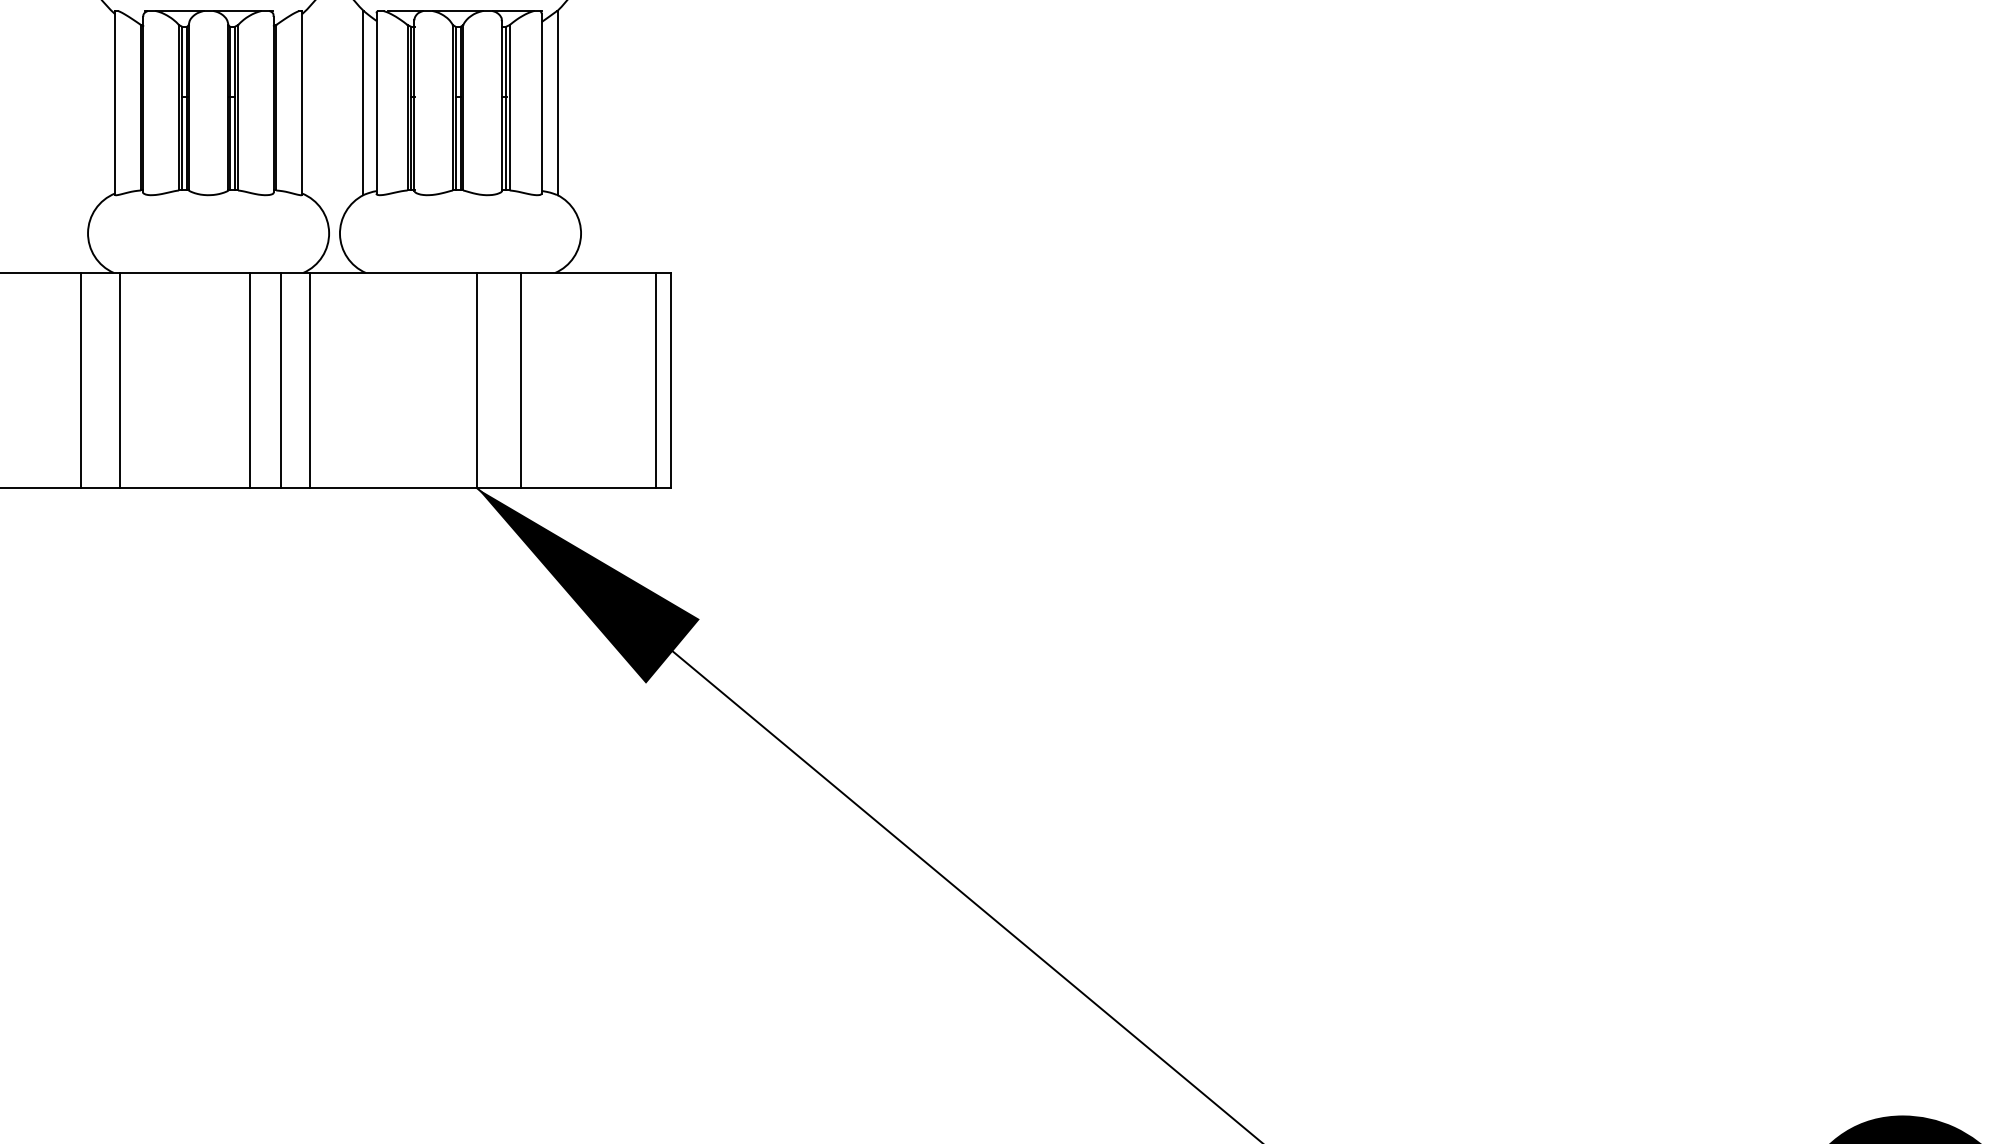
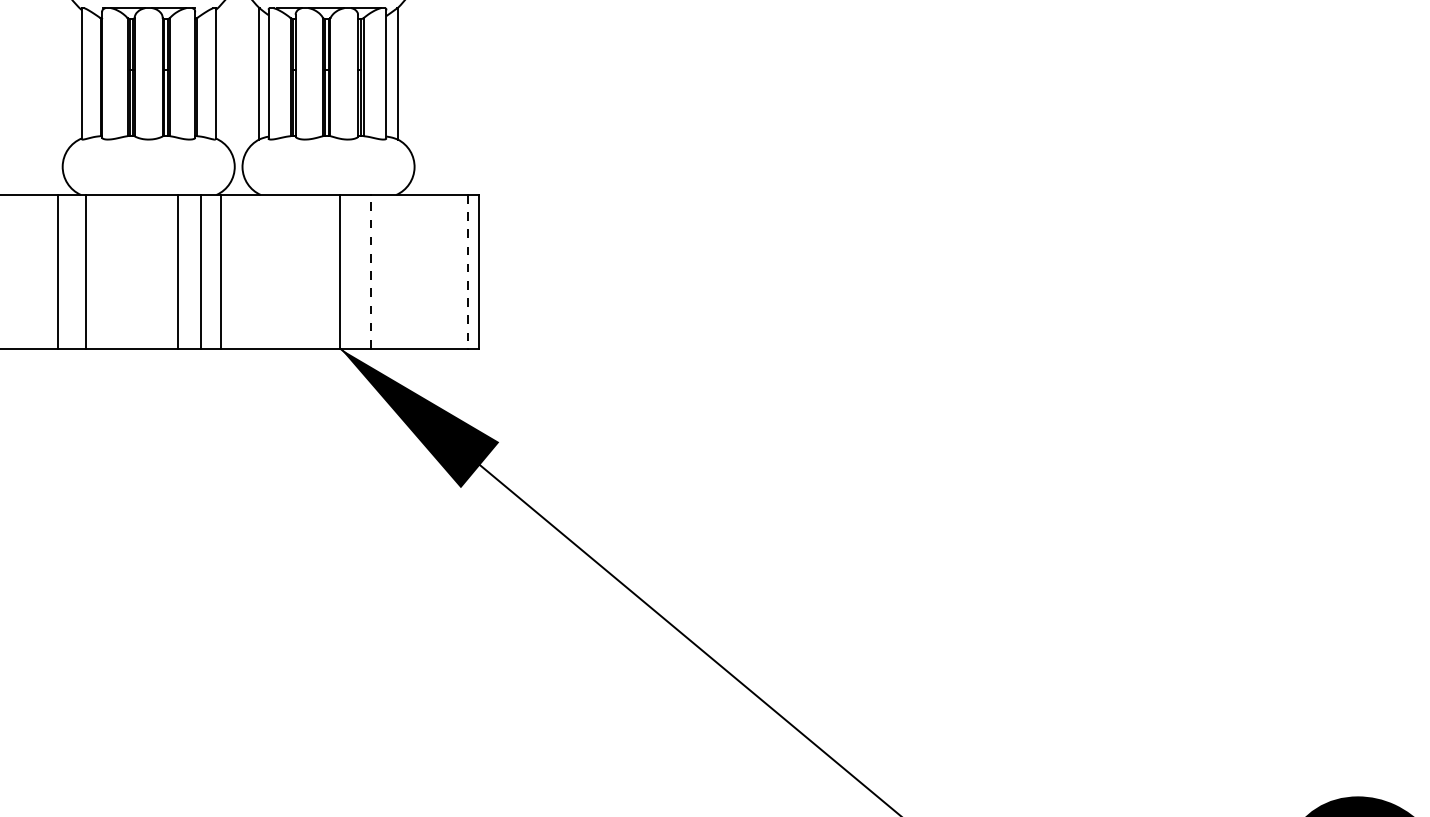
line: (520, 380) -> (371, 271), solid -> dashed
line: (656, 380) -> (468, 271), solid -> dashed

